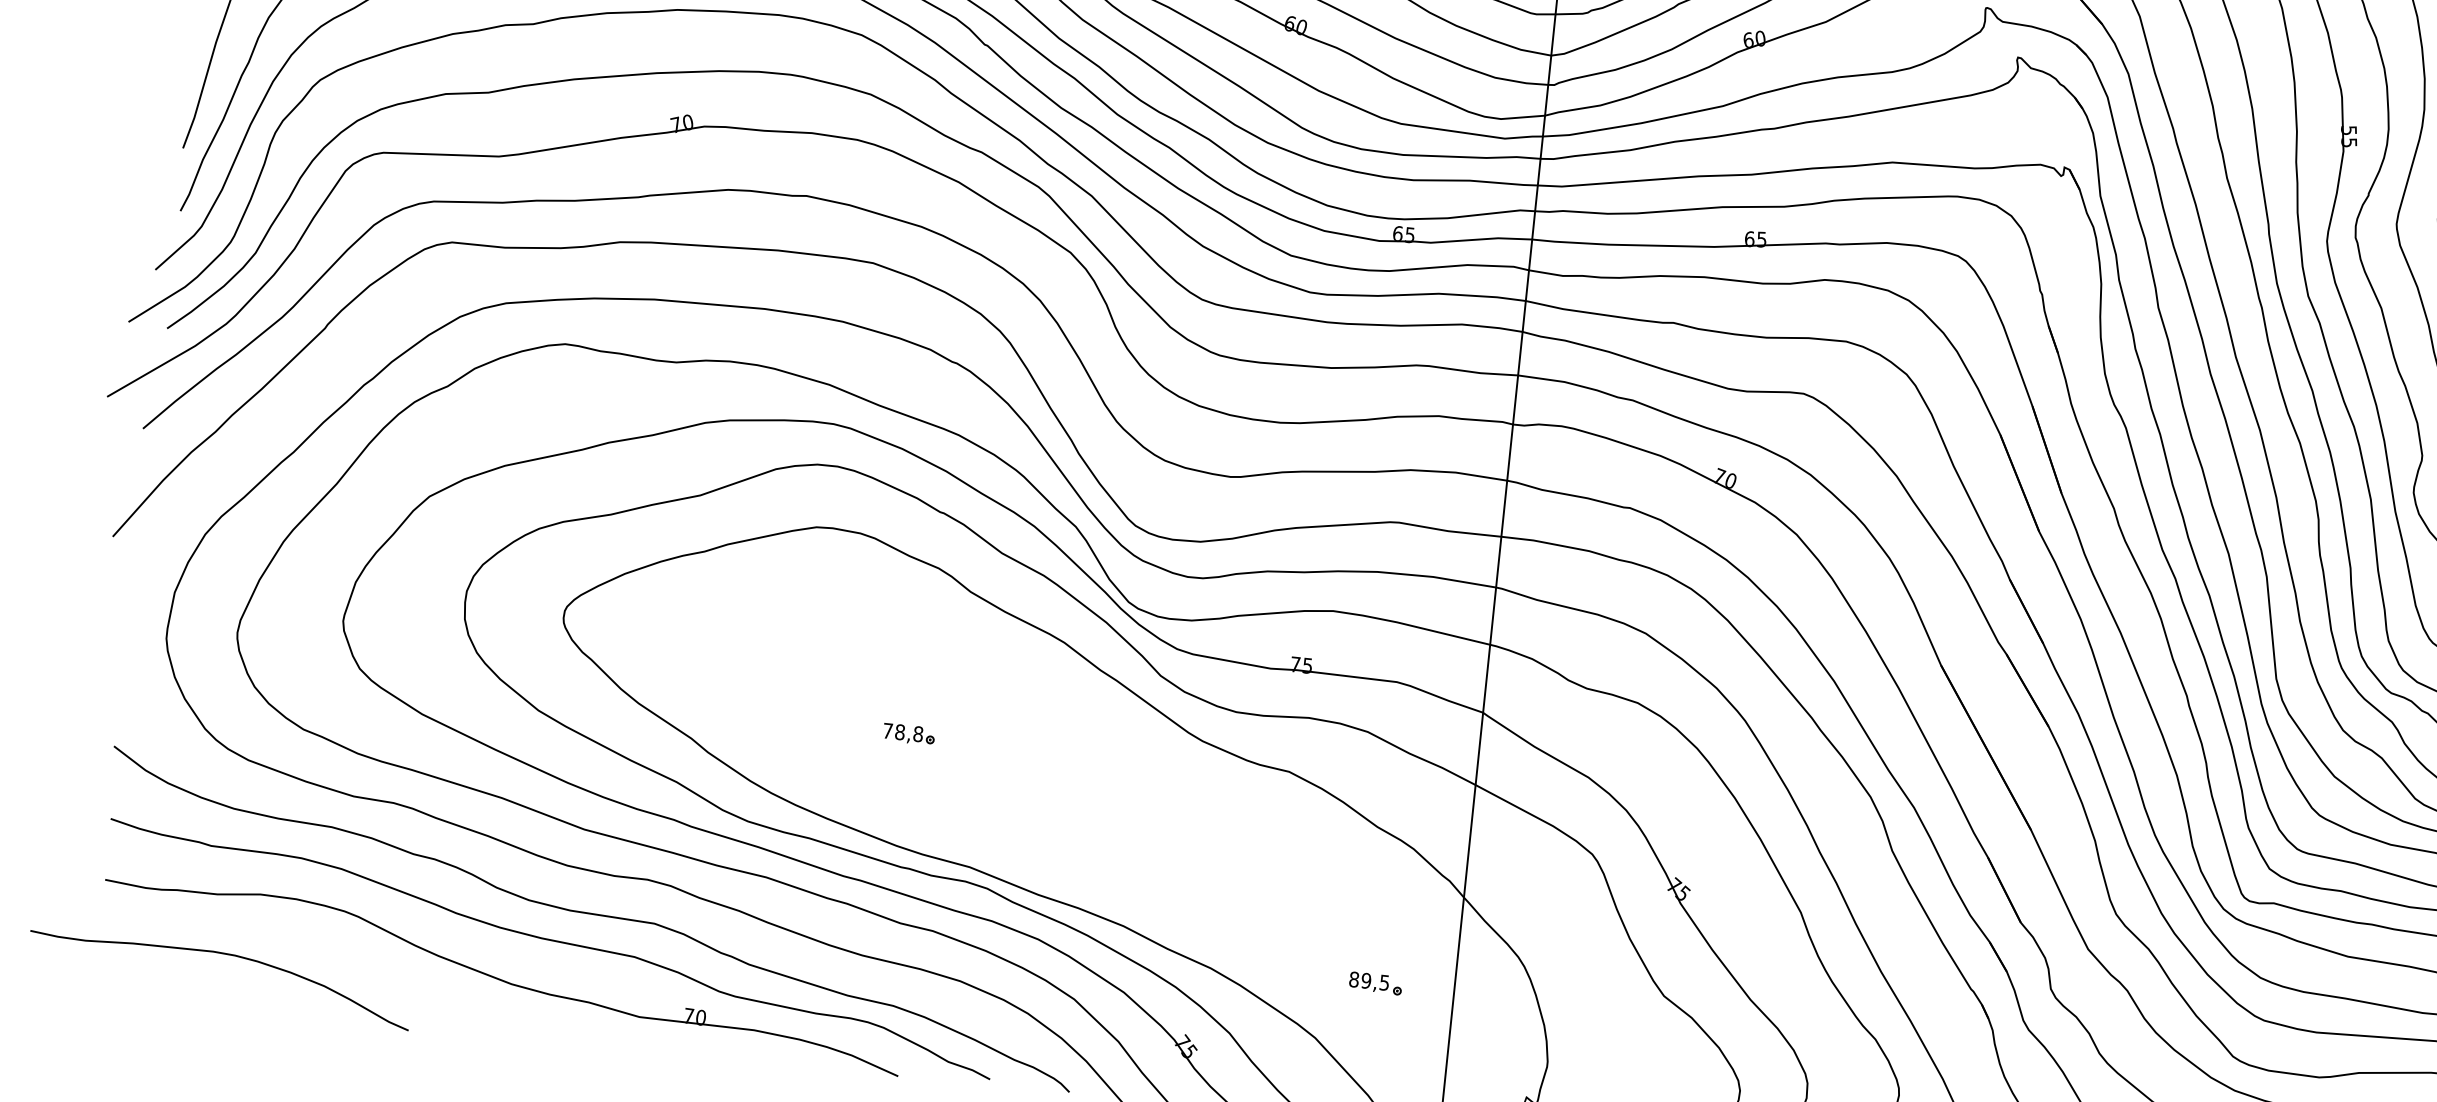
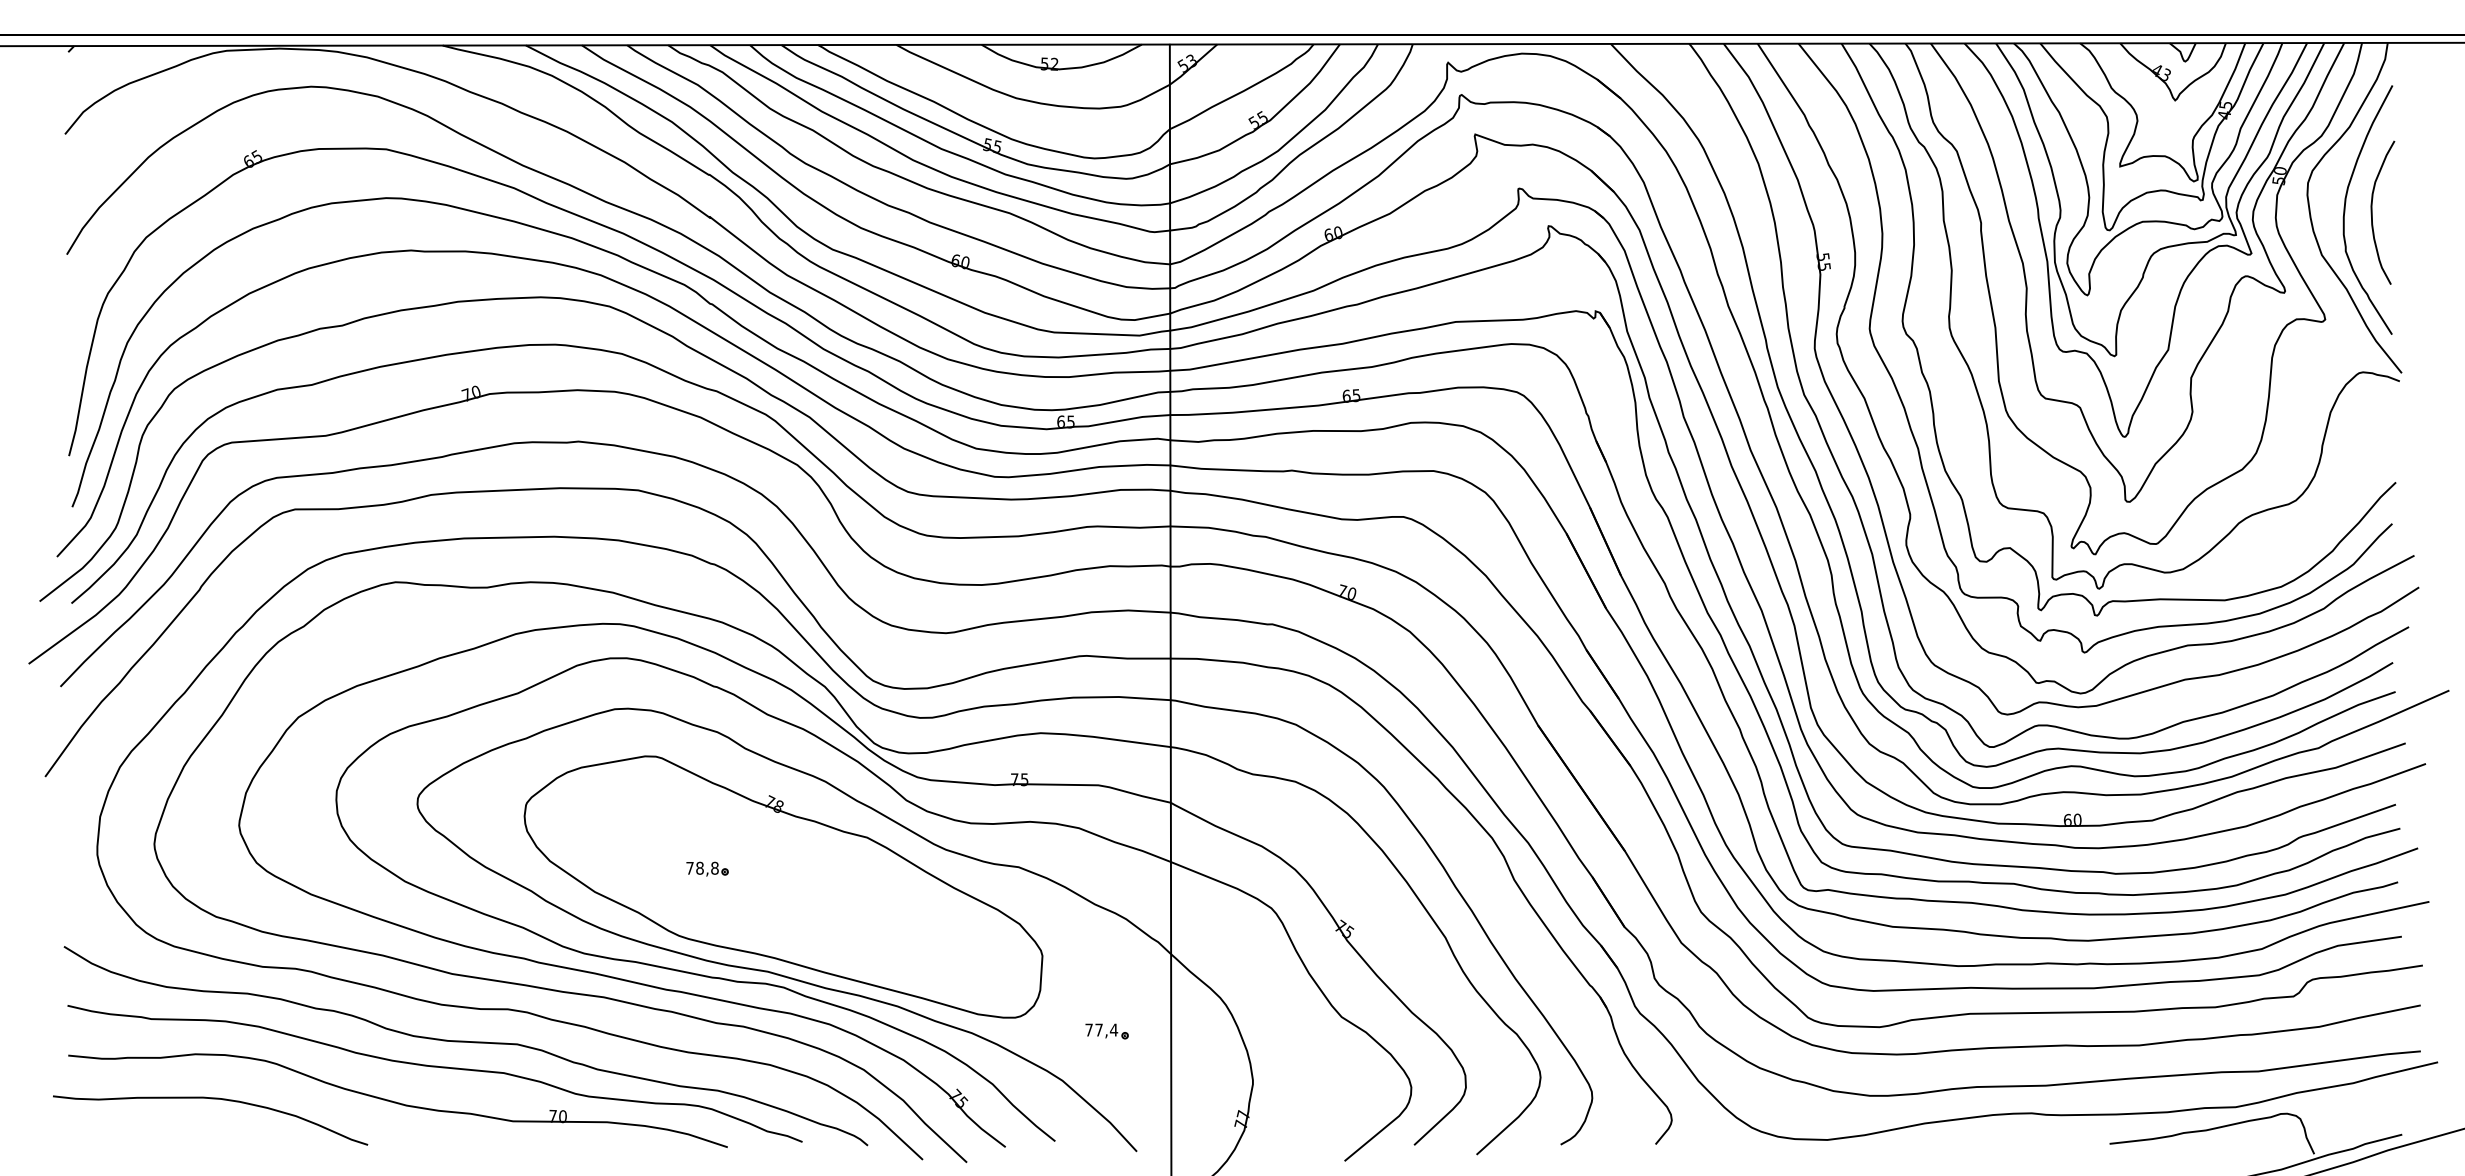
part: (999, 765) -> (783, 886), added
curve: (222, 954) -> (210, 1099), moved
text: (1369, 980) -> (1101, 1029), 89,5 -> 77,4

